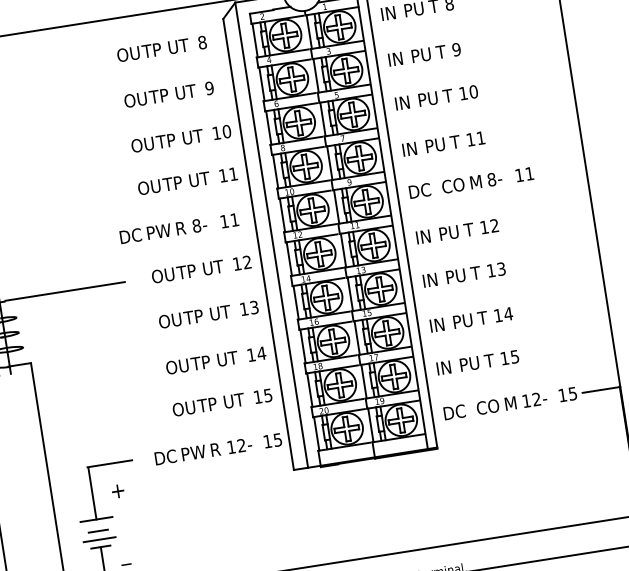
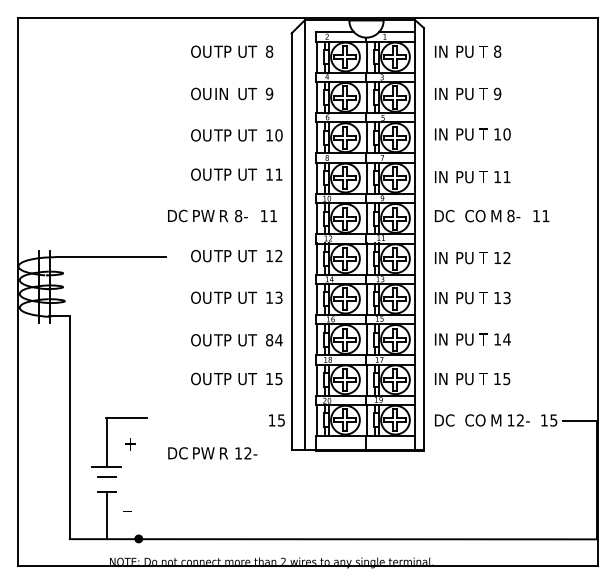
text: (158, 95) -> (222, 93), TP -> IN
text: (251, 355) -> (269, 340), 14 -> 84
text: (203, 451) -> (212, 453), moved
line: (99, 540) -> (106, 485), removed

